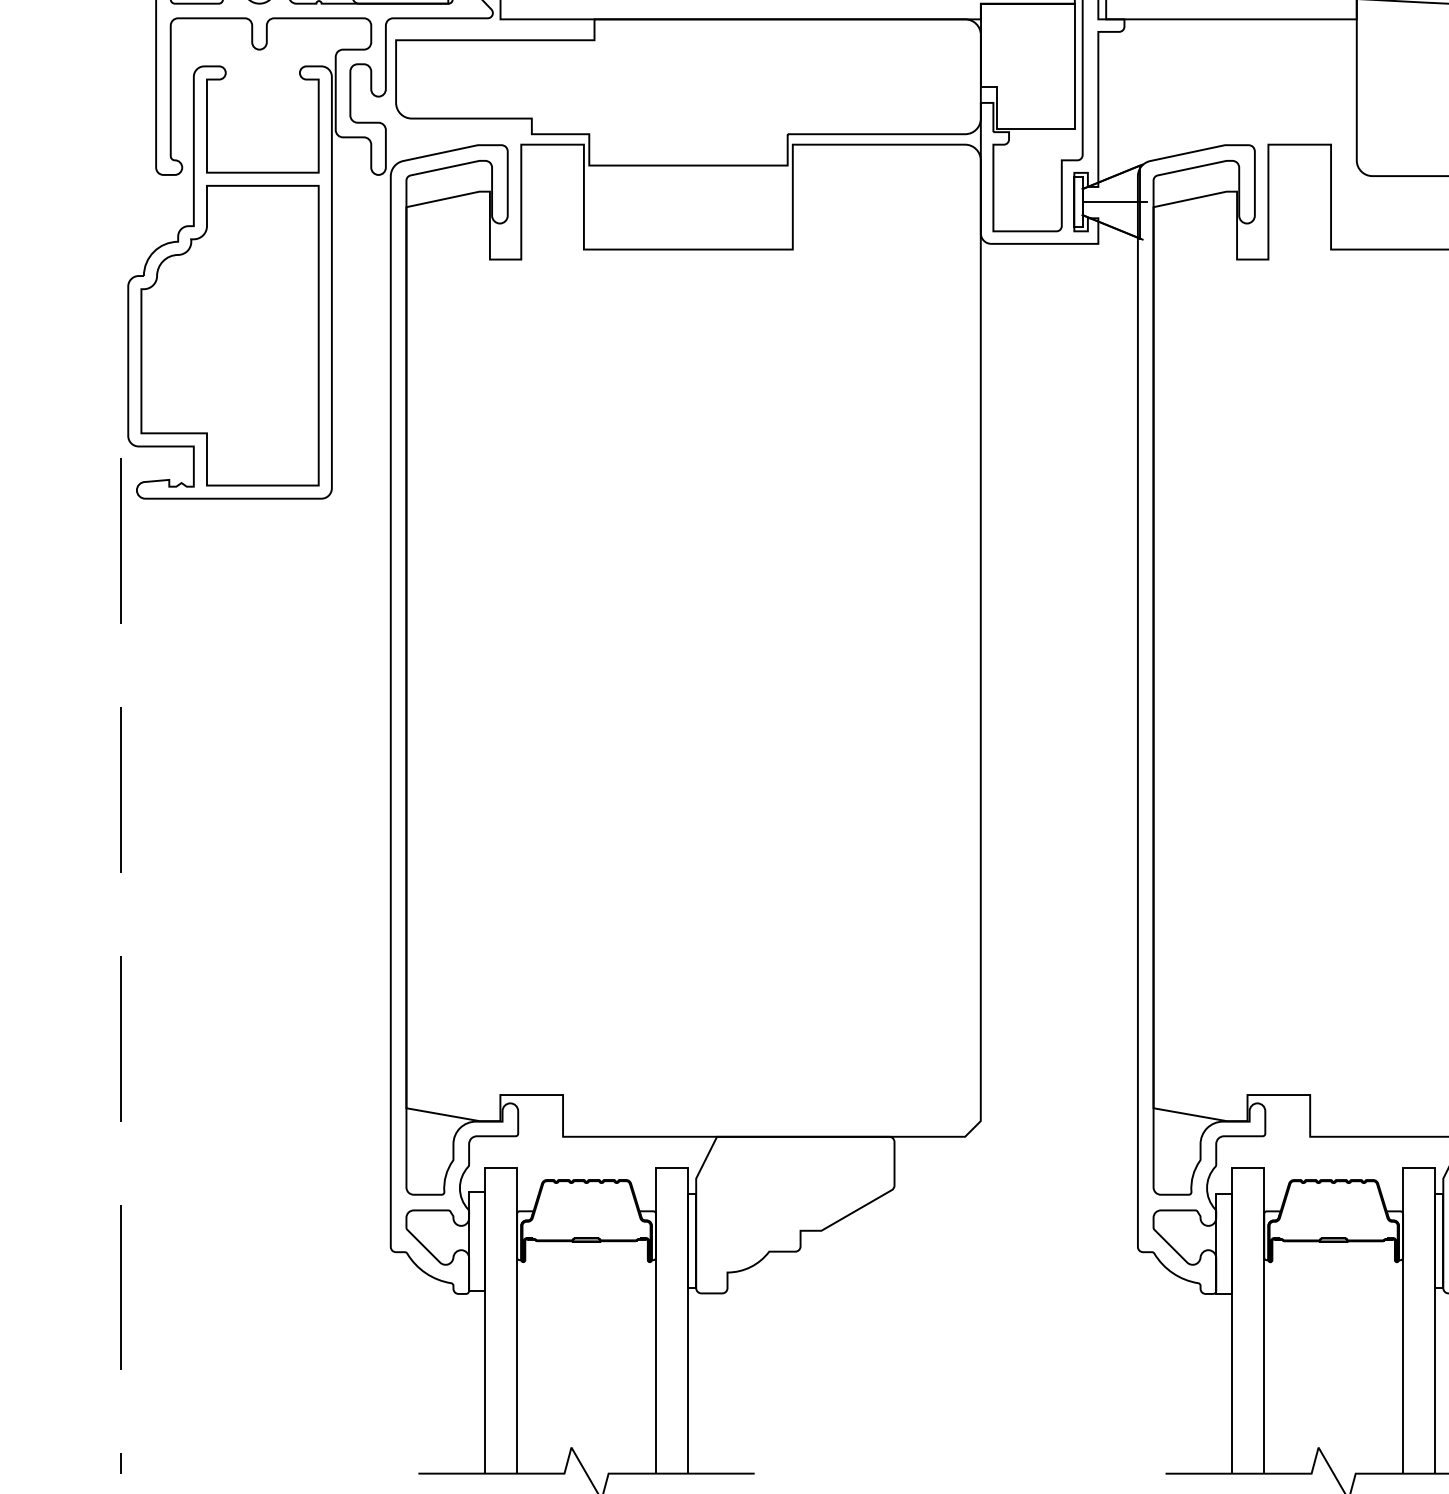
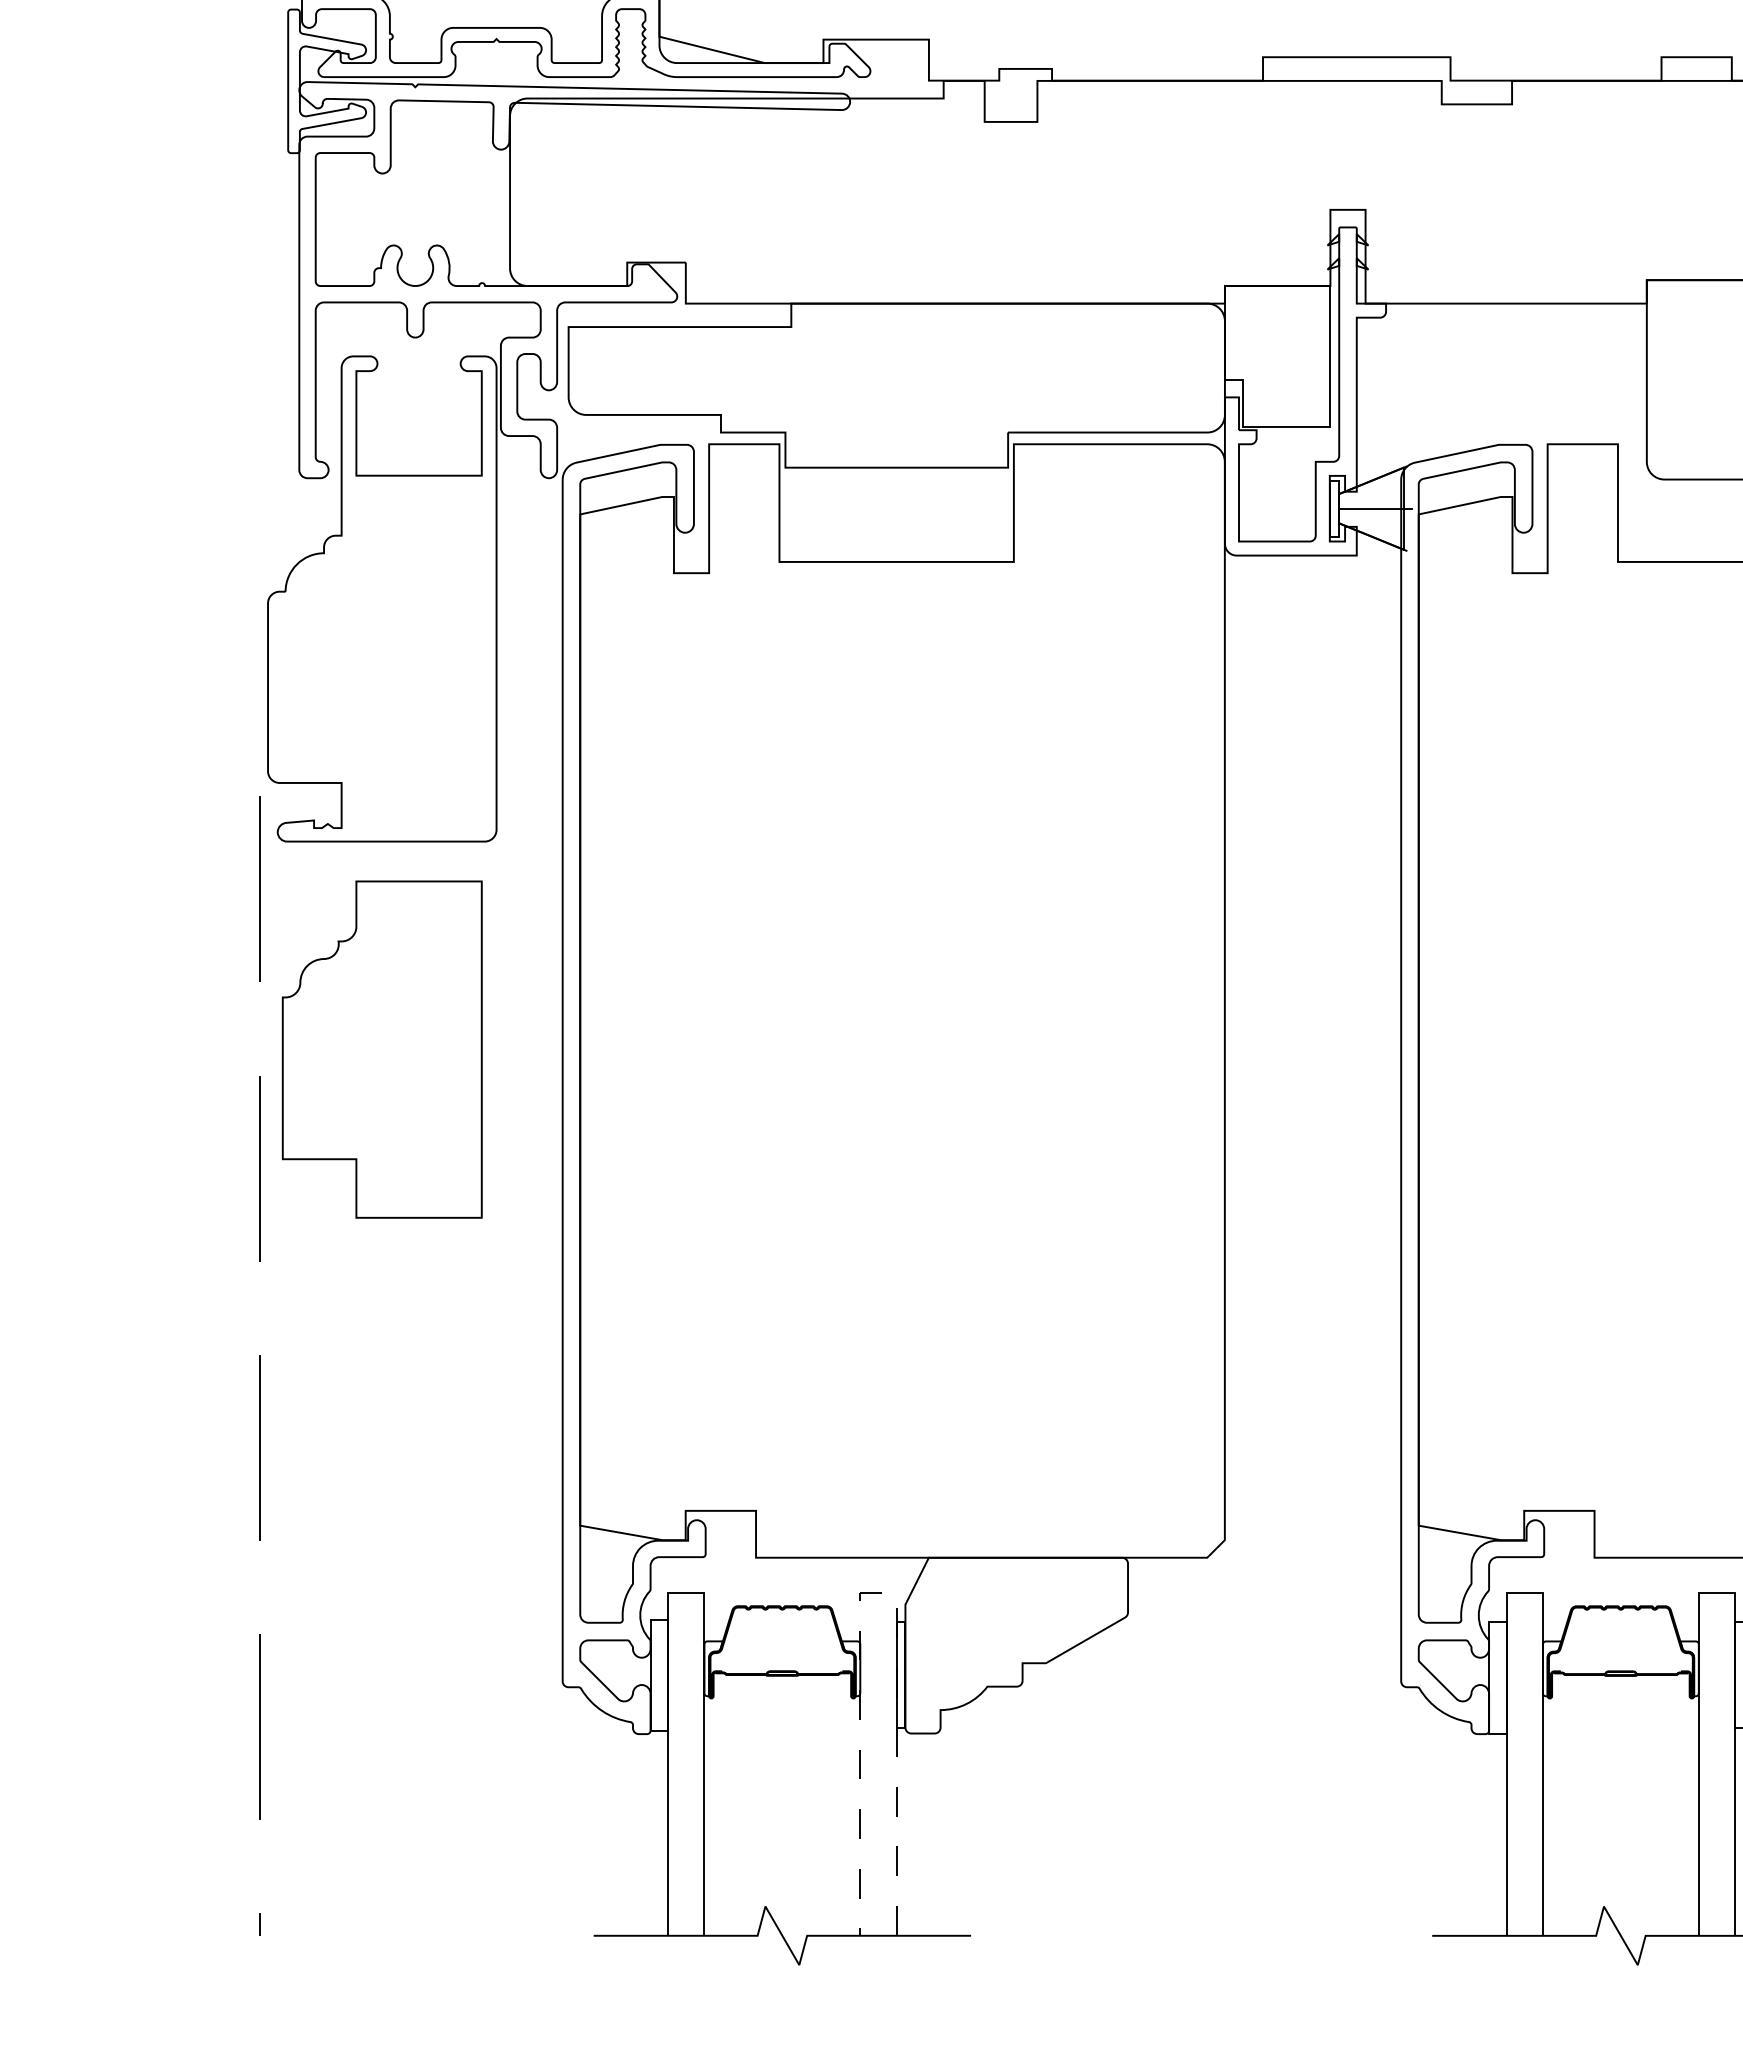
part: (229, 335) -> (381, 1049), moved
line: (671, 1167) -> (877, 1592), solid -> dashed

